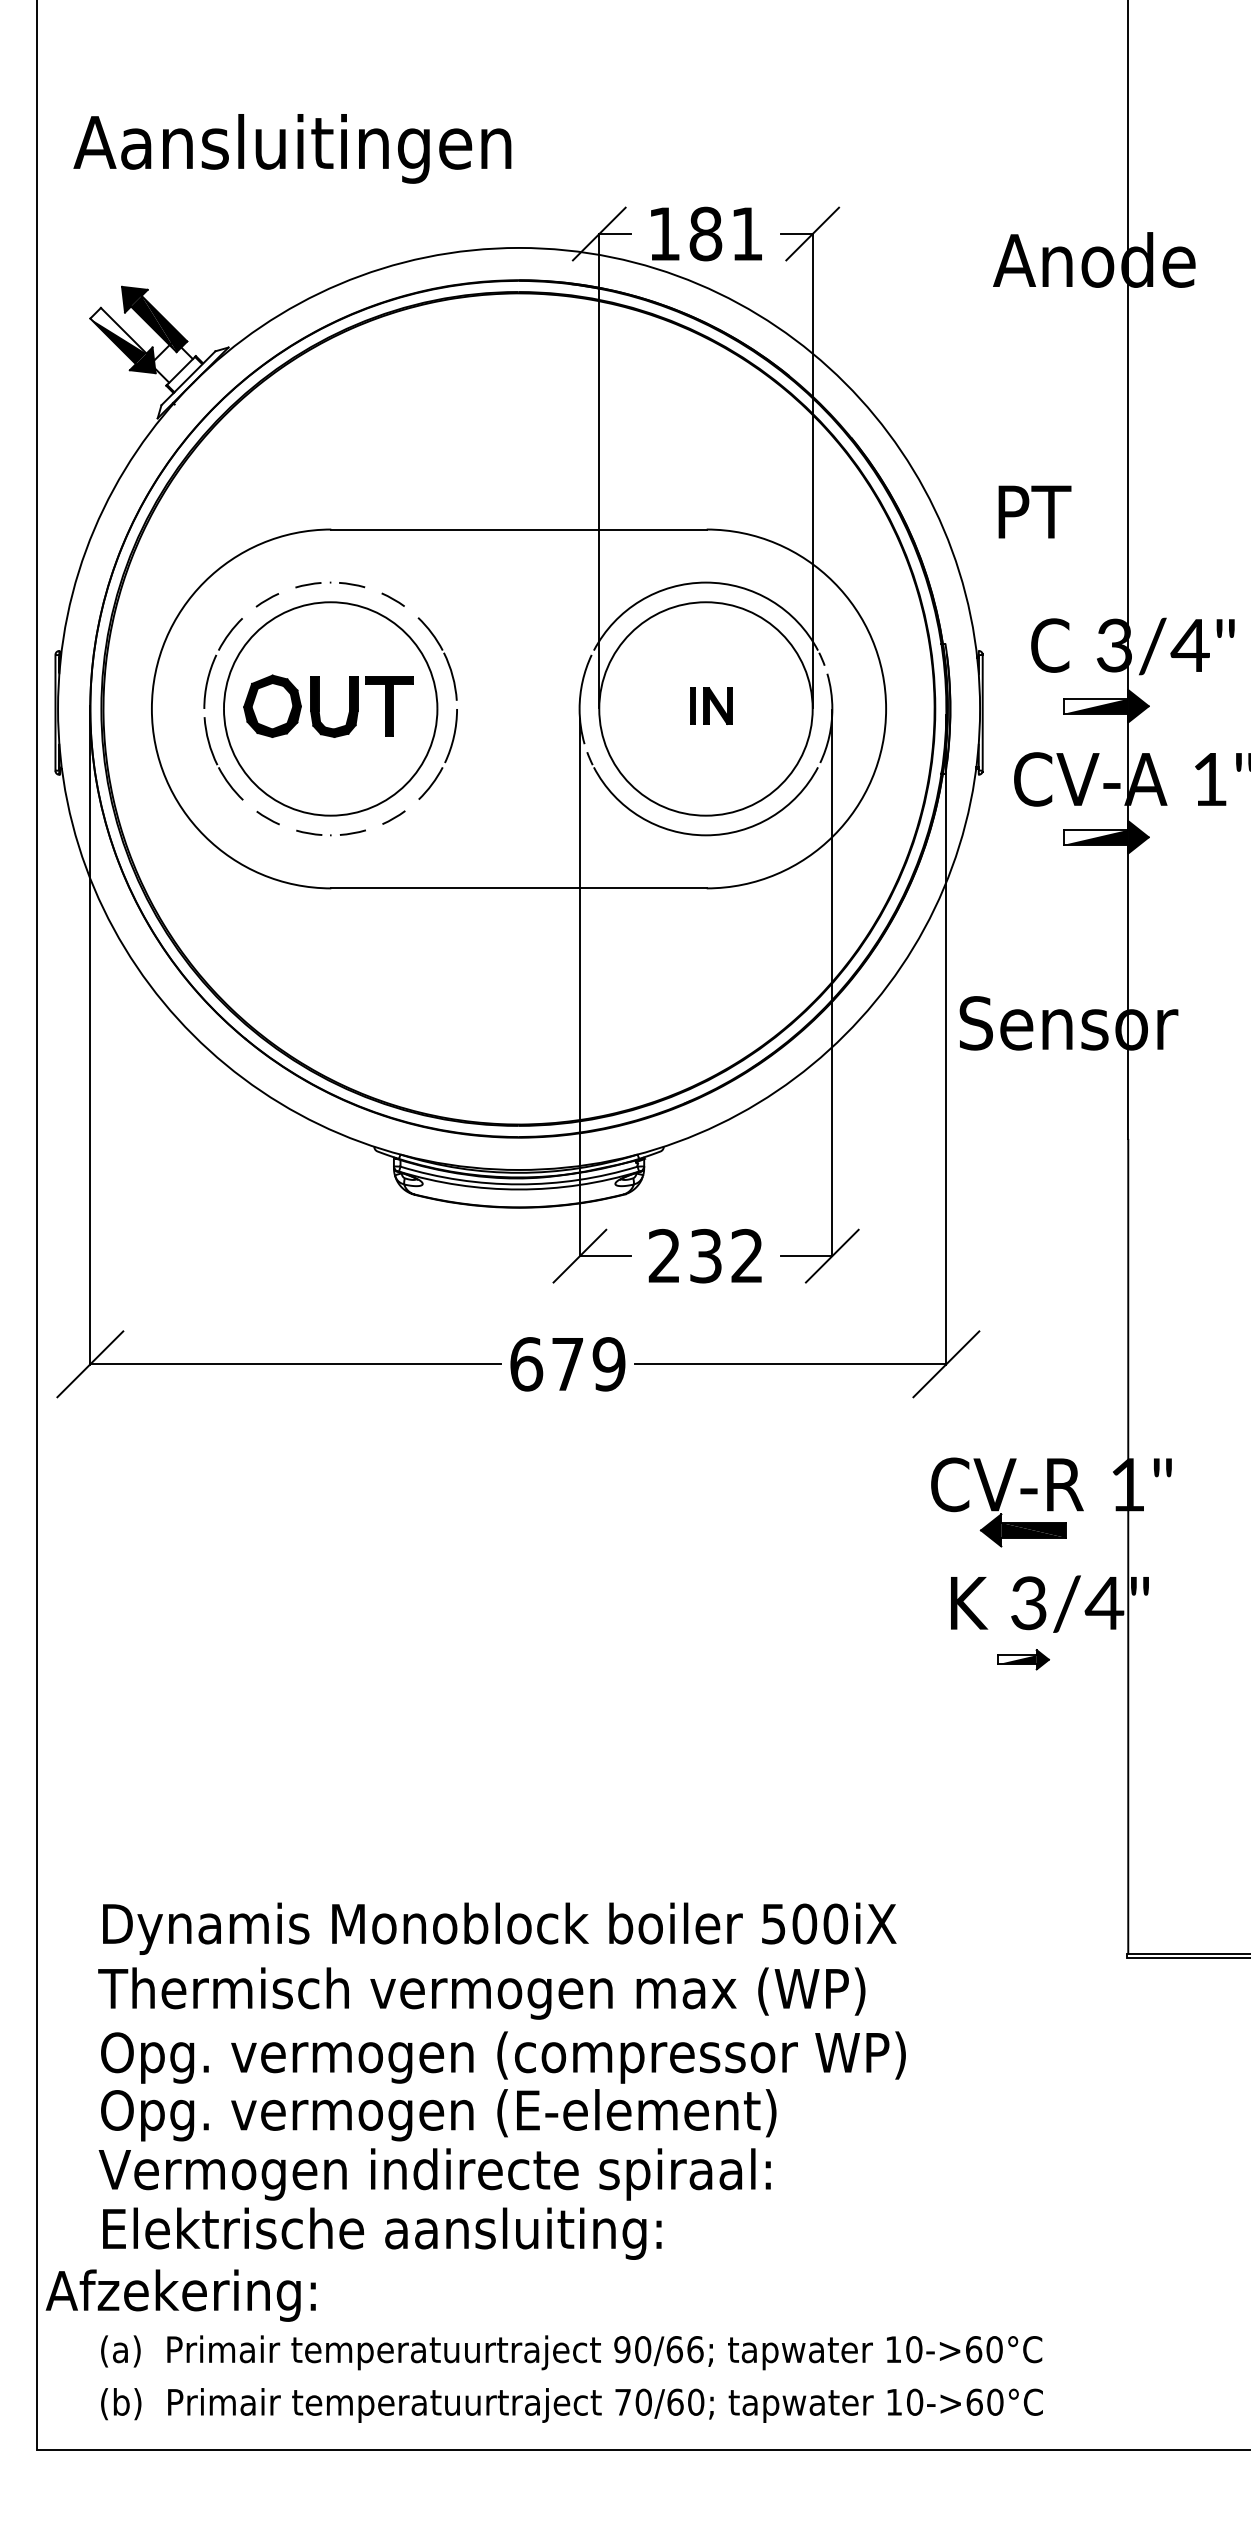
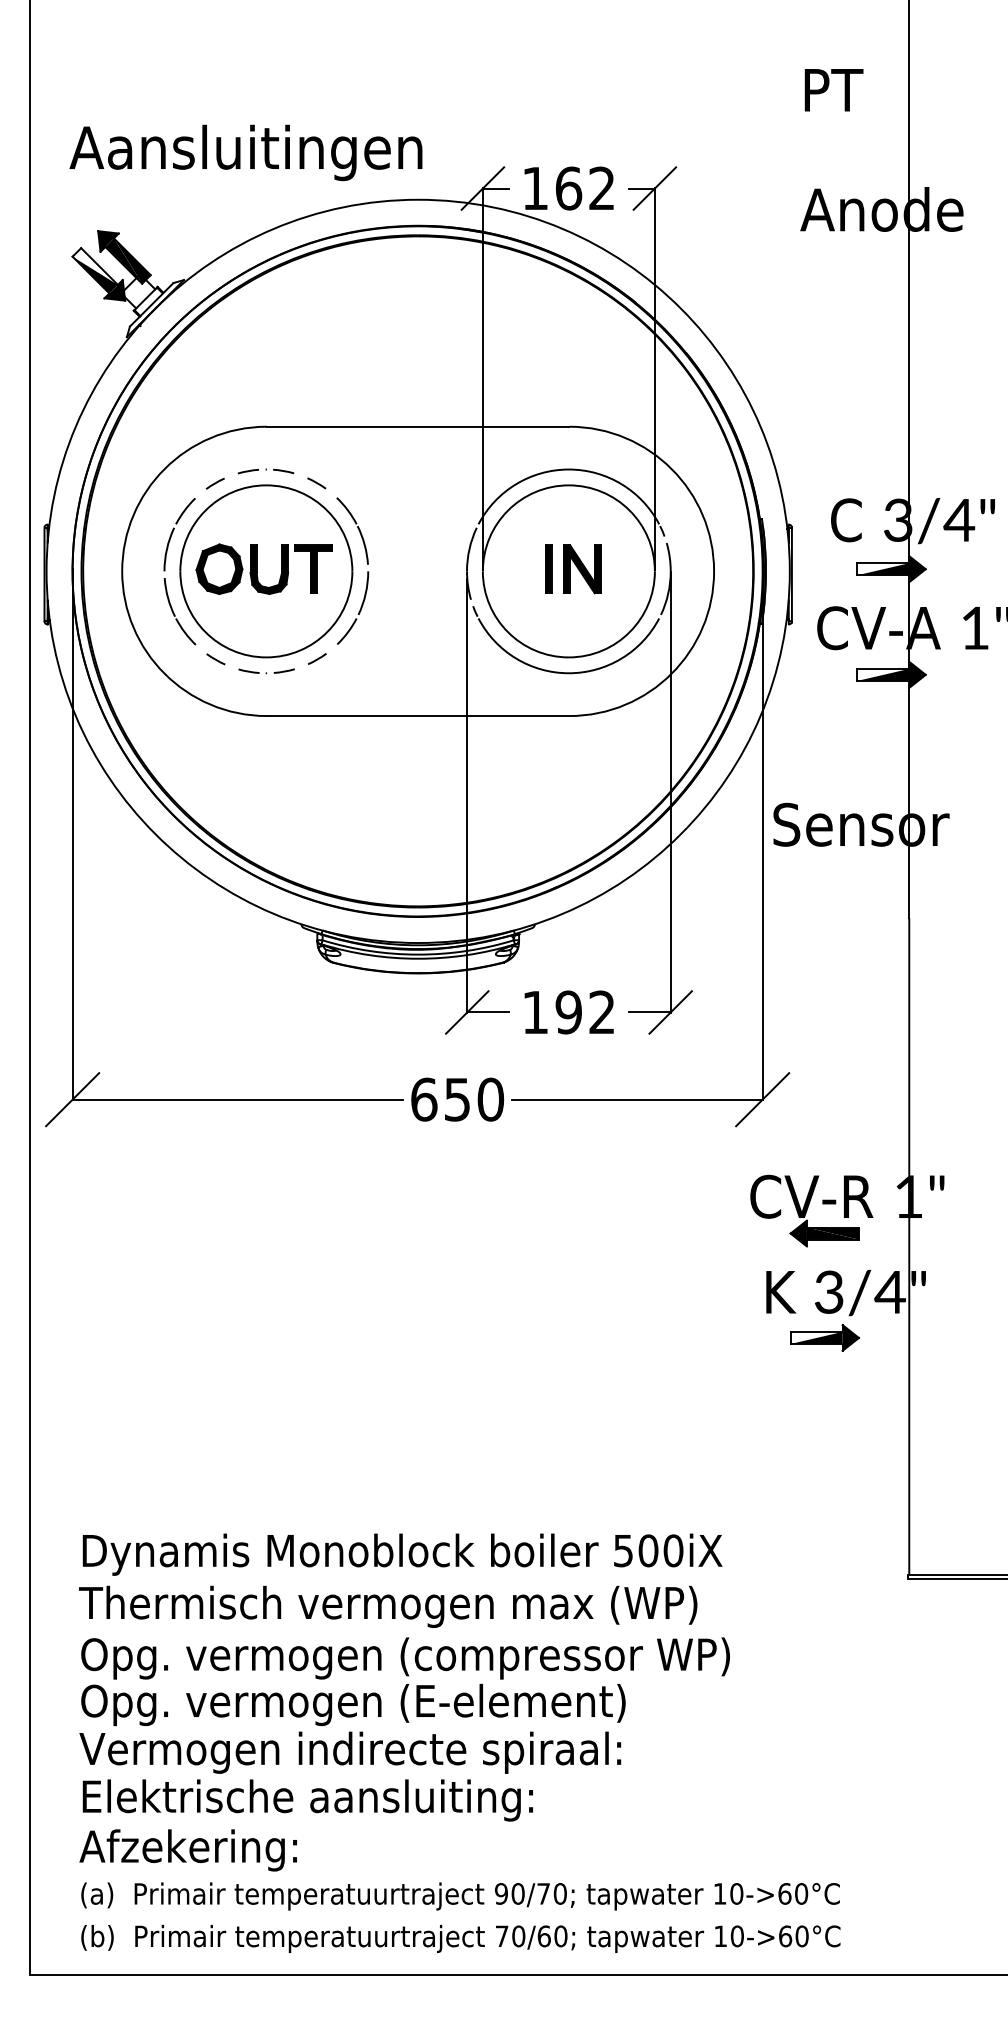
text: (292, 148) -> (246, 152), moved
text: (725, 233) -> (584, 188), 181 -> 162
text: (1034, 511) -> (833, 89), moved
part: (711, 705) -> (573, 568), size x1.67
text: (685, 1255) -> (552, 1011), 232 -> 192
text: (588, 1364) -> (474, 1099), 679 -> 650
part: (1023, 1659) -> (824, 1337), size x1.67
text: (180, 2295) -> (188, 1850), moved
text: (684, 2349) -> (551, 1893), 90/66; -> 90/70;

